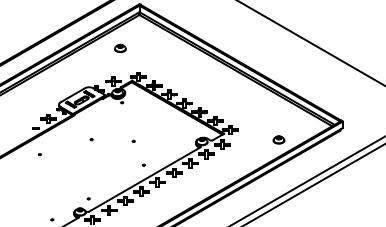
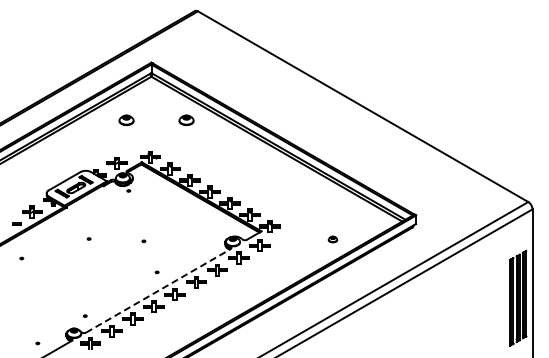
part: (166, 47) -> (186, 119), added
part: (278, 140) -> (332, 239), size x0.6
line: (144, 179) -> (158, 290), solid -> dashed

